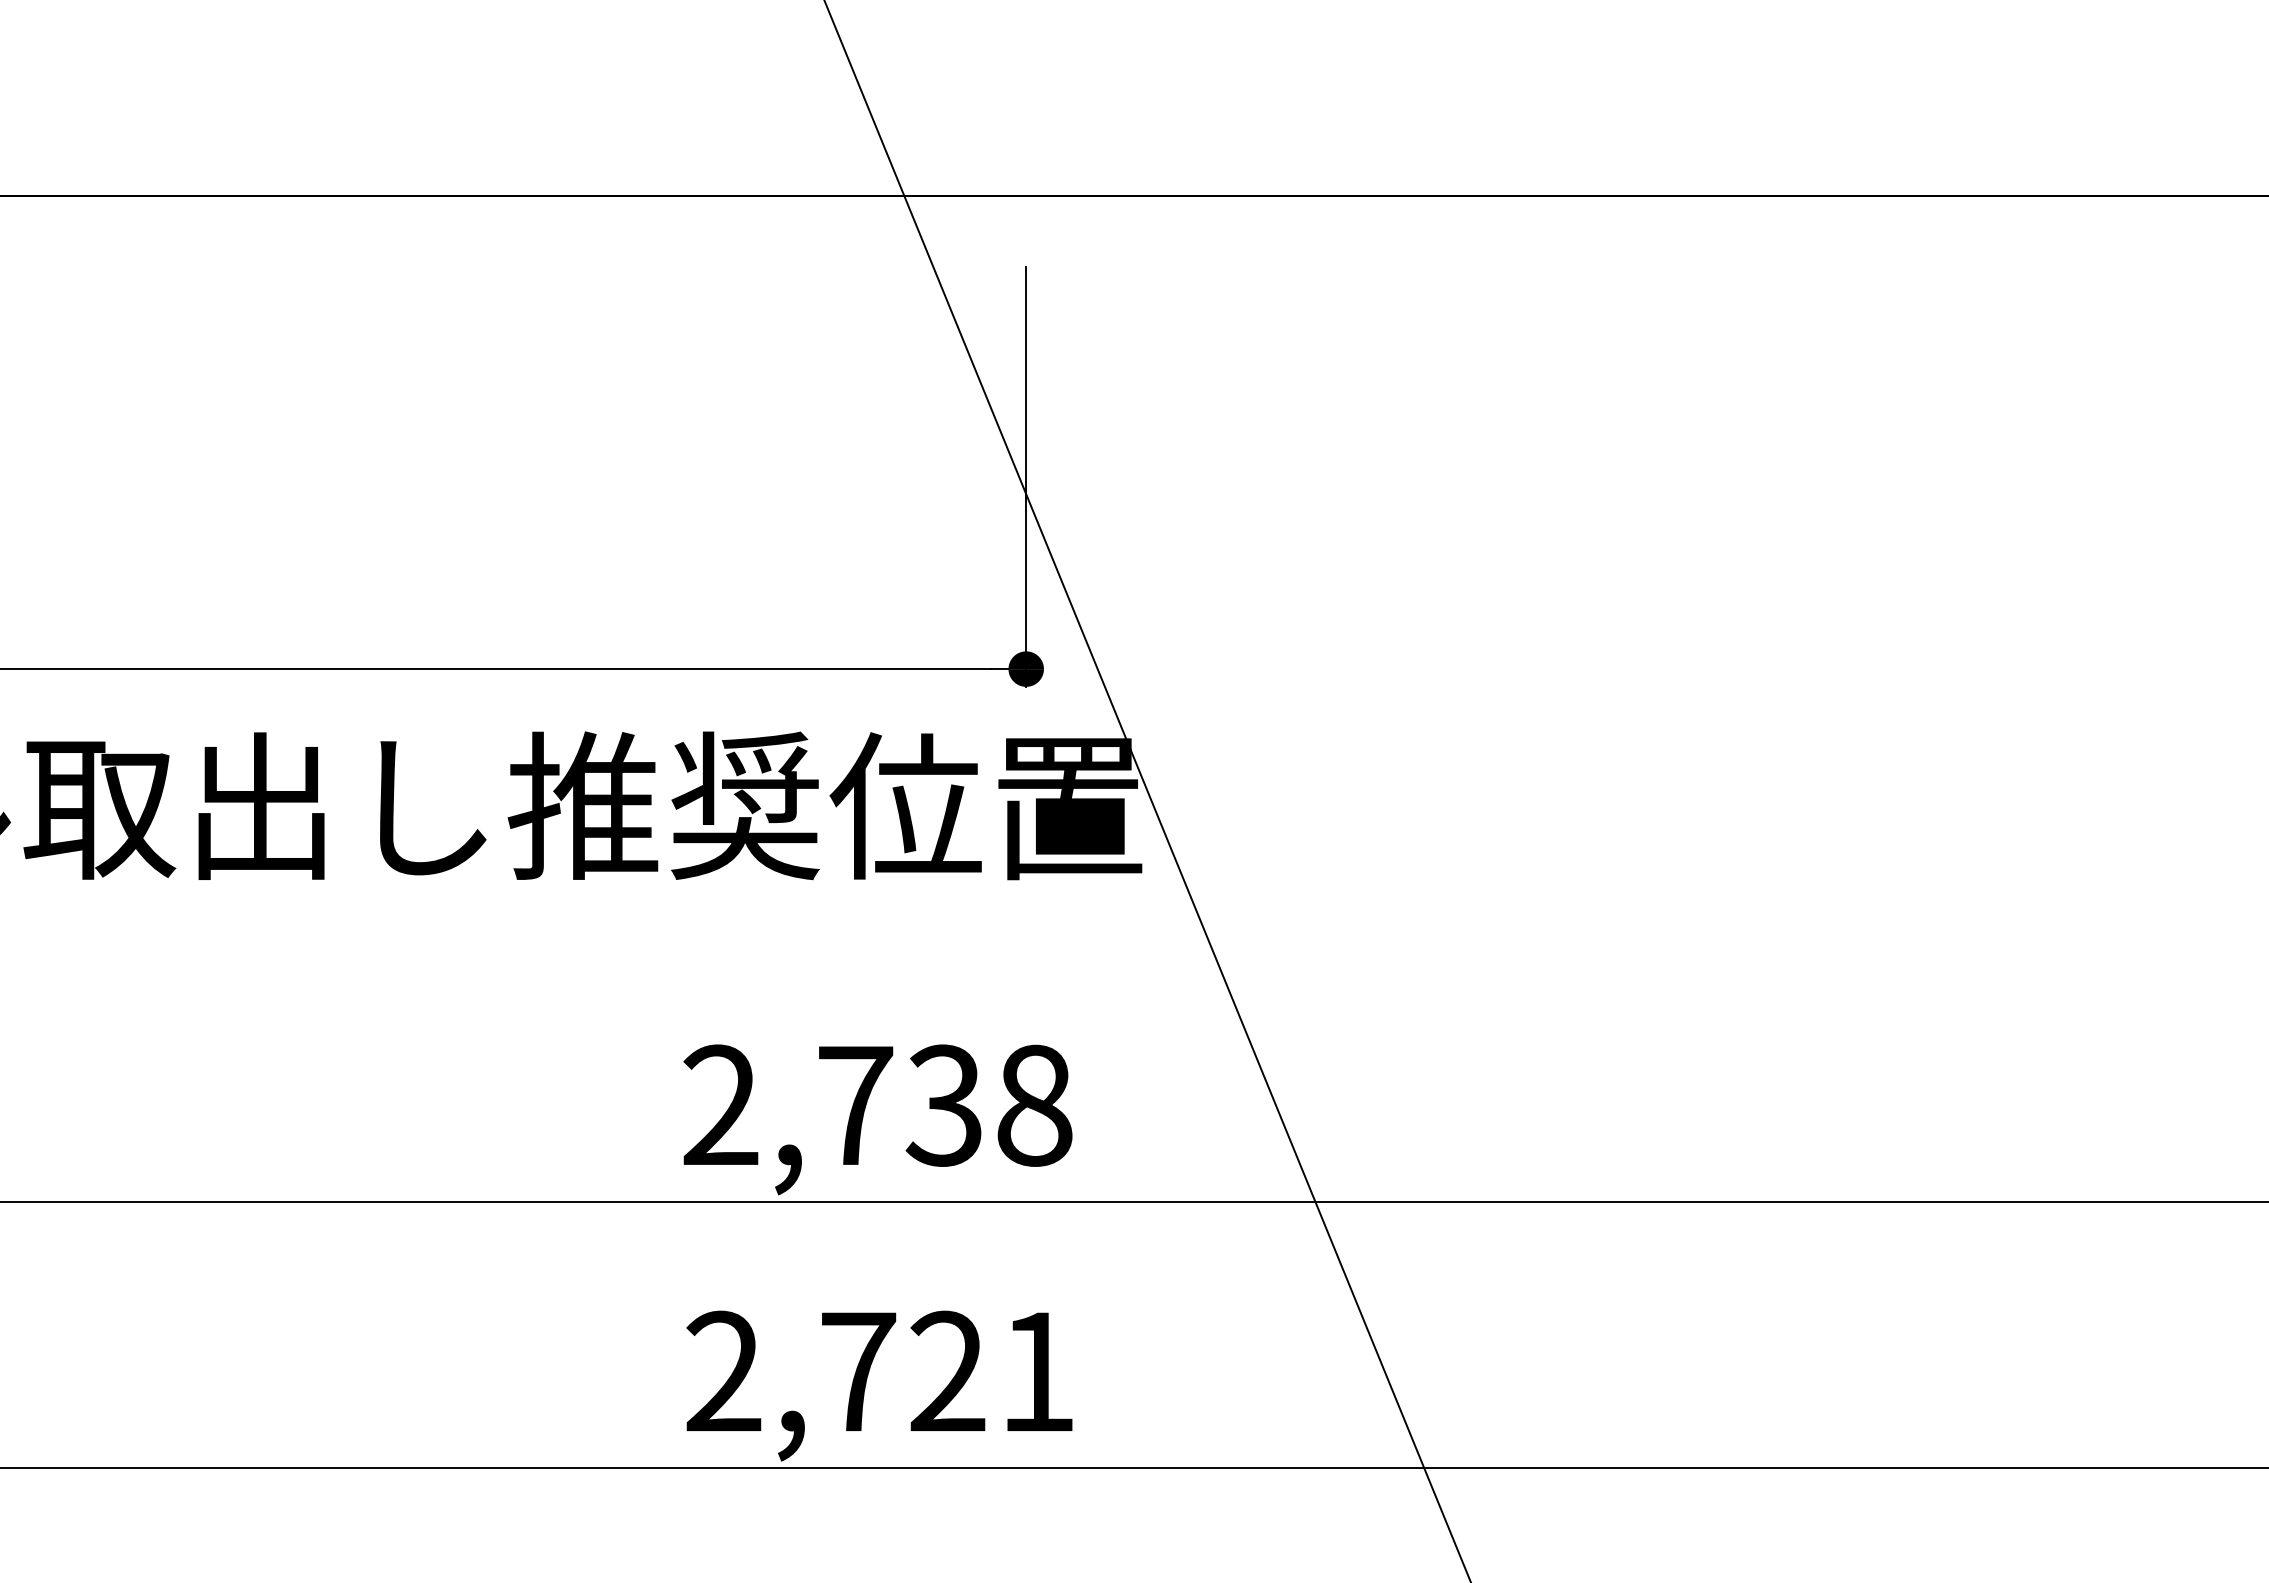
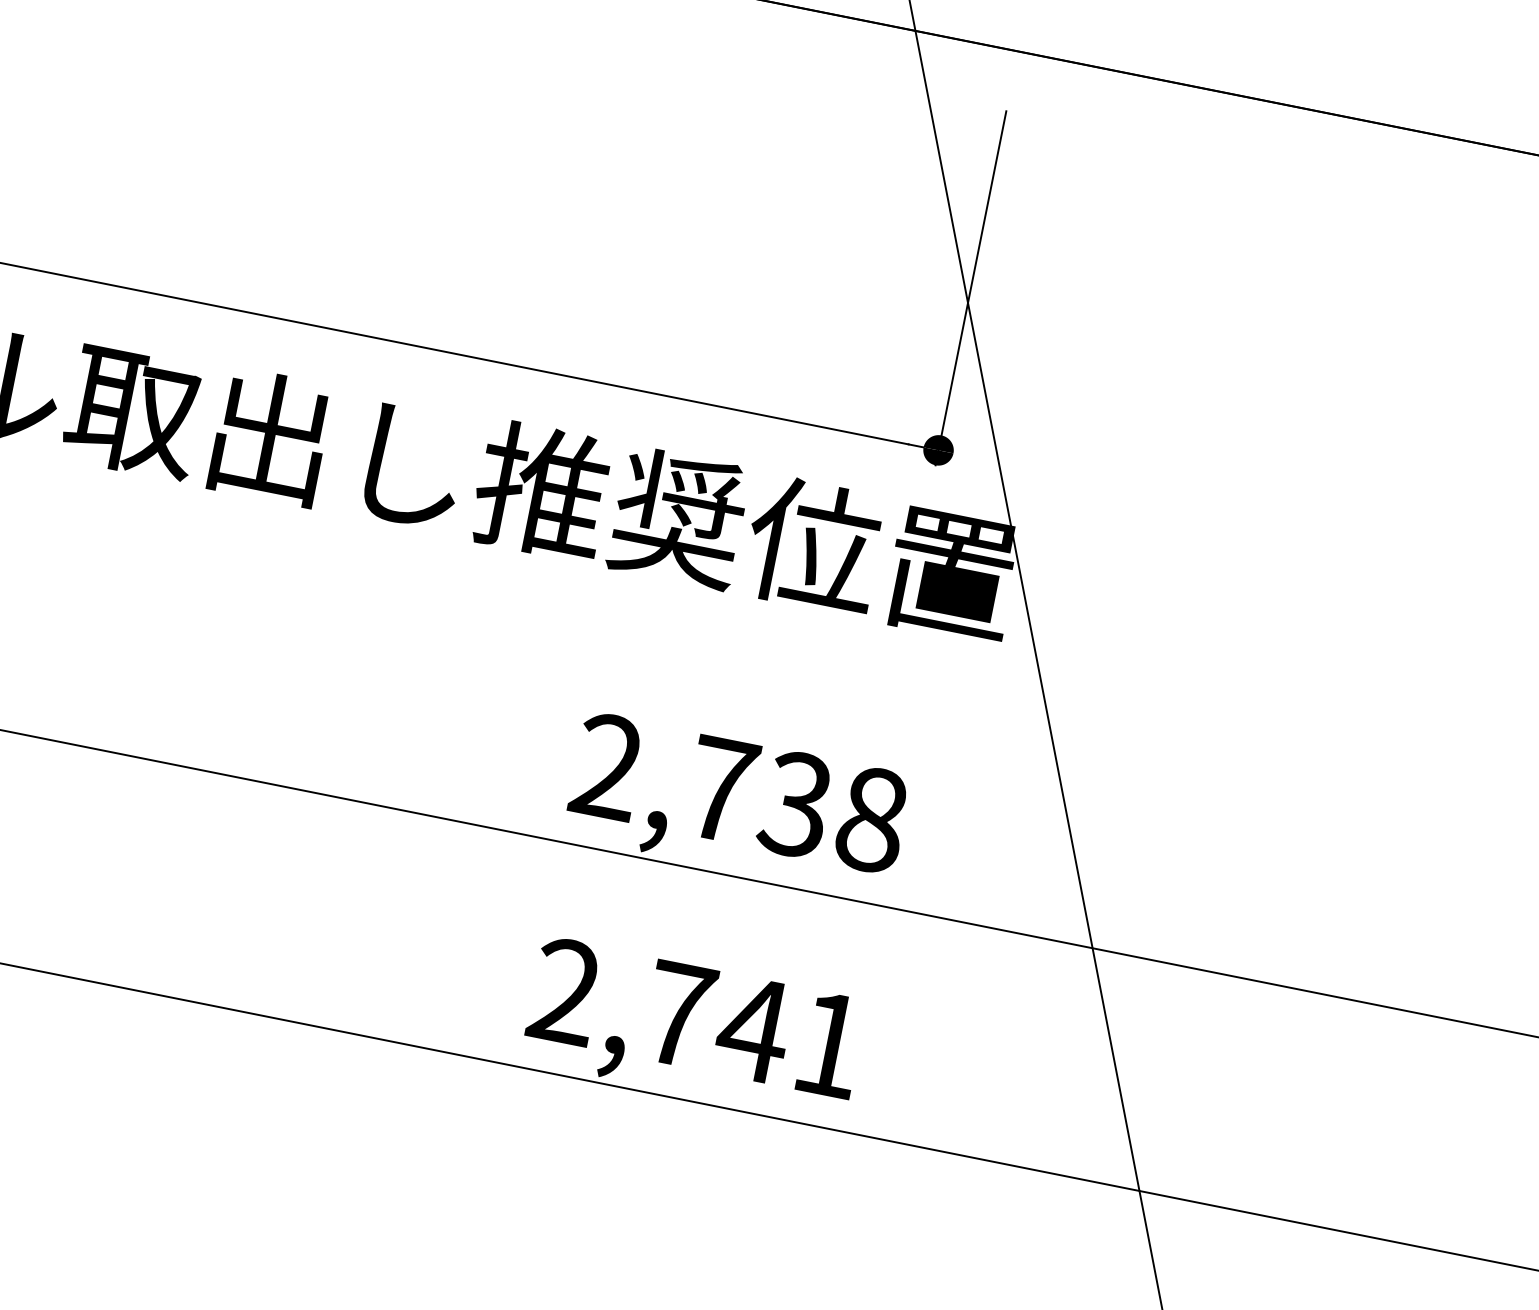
text: (947, 1370) -> (754, 1028), 2,721 -> 2,741

